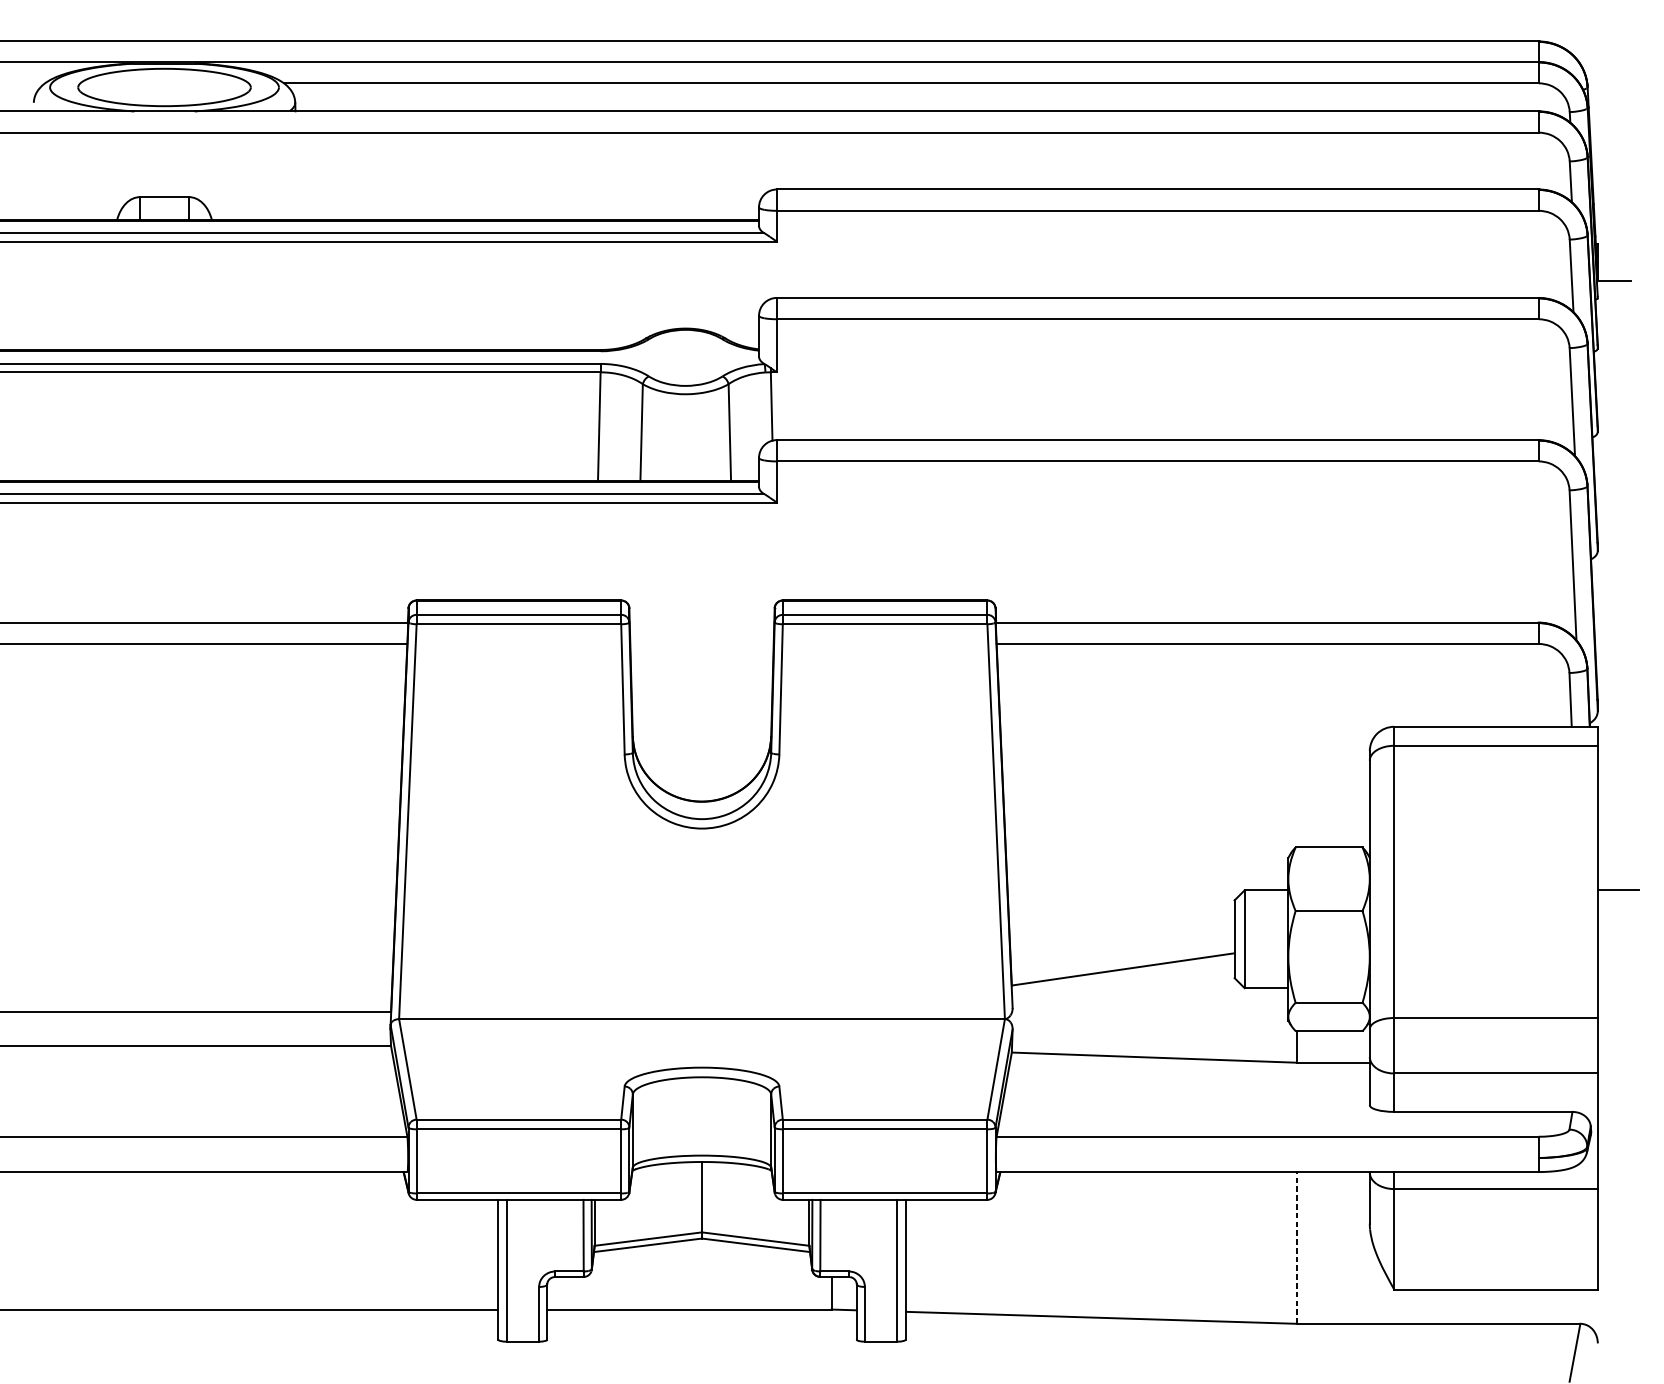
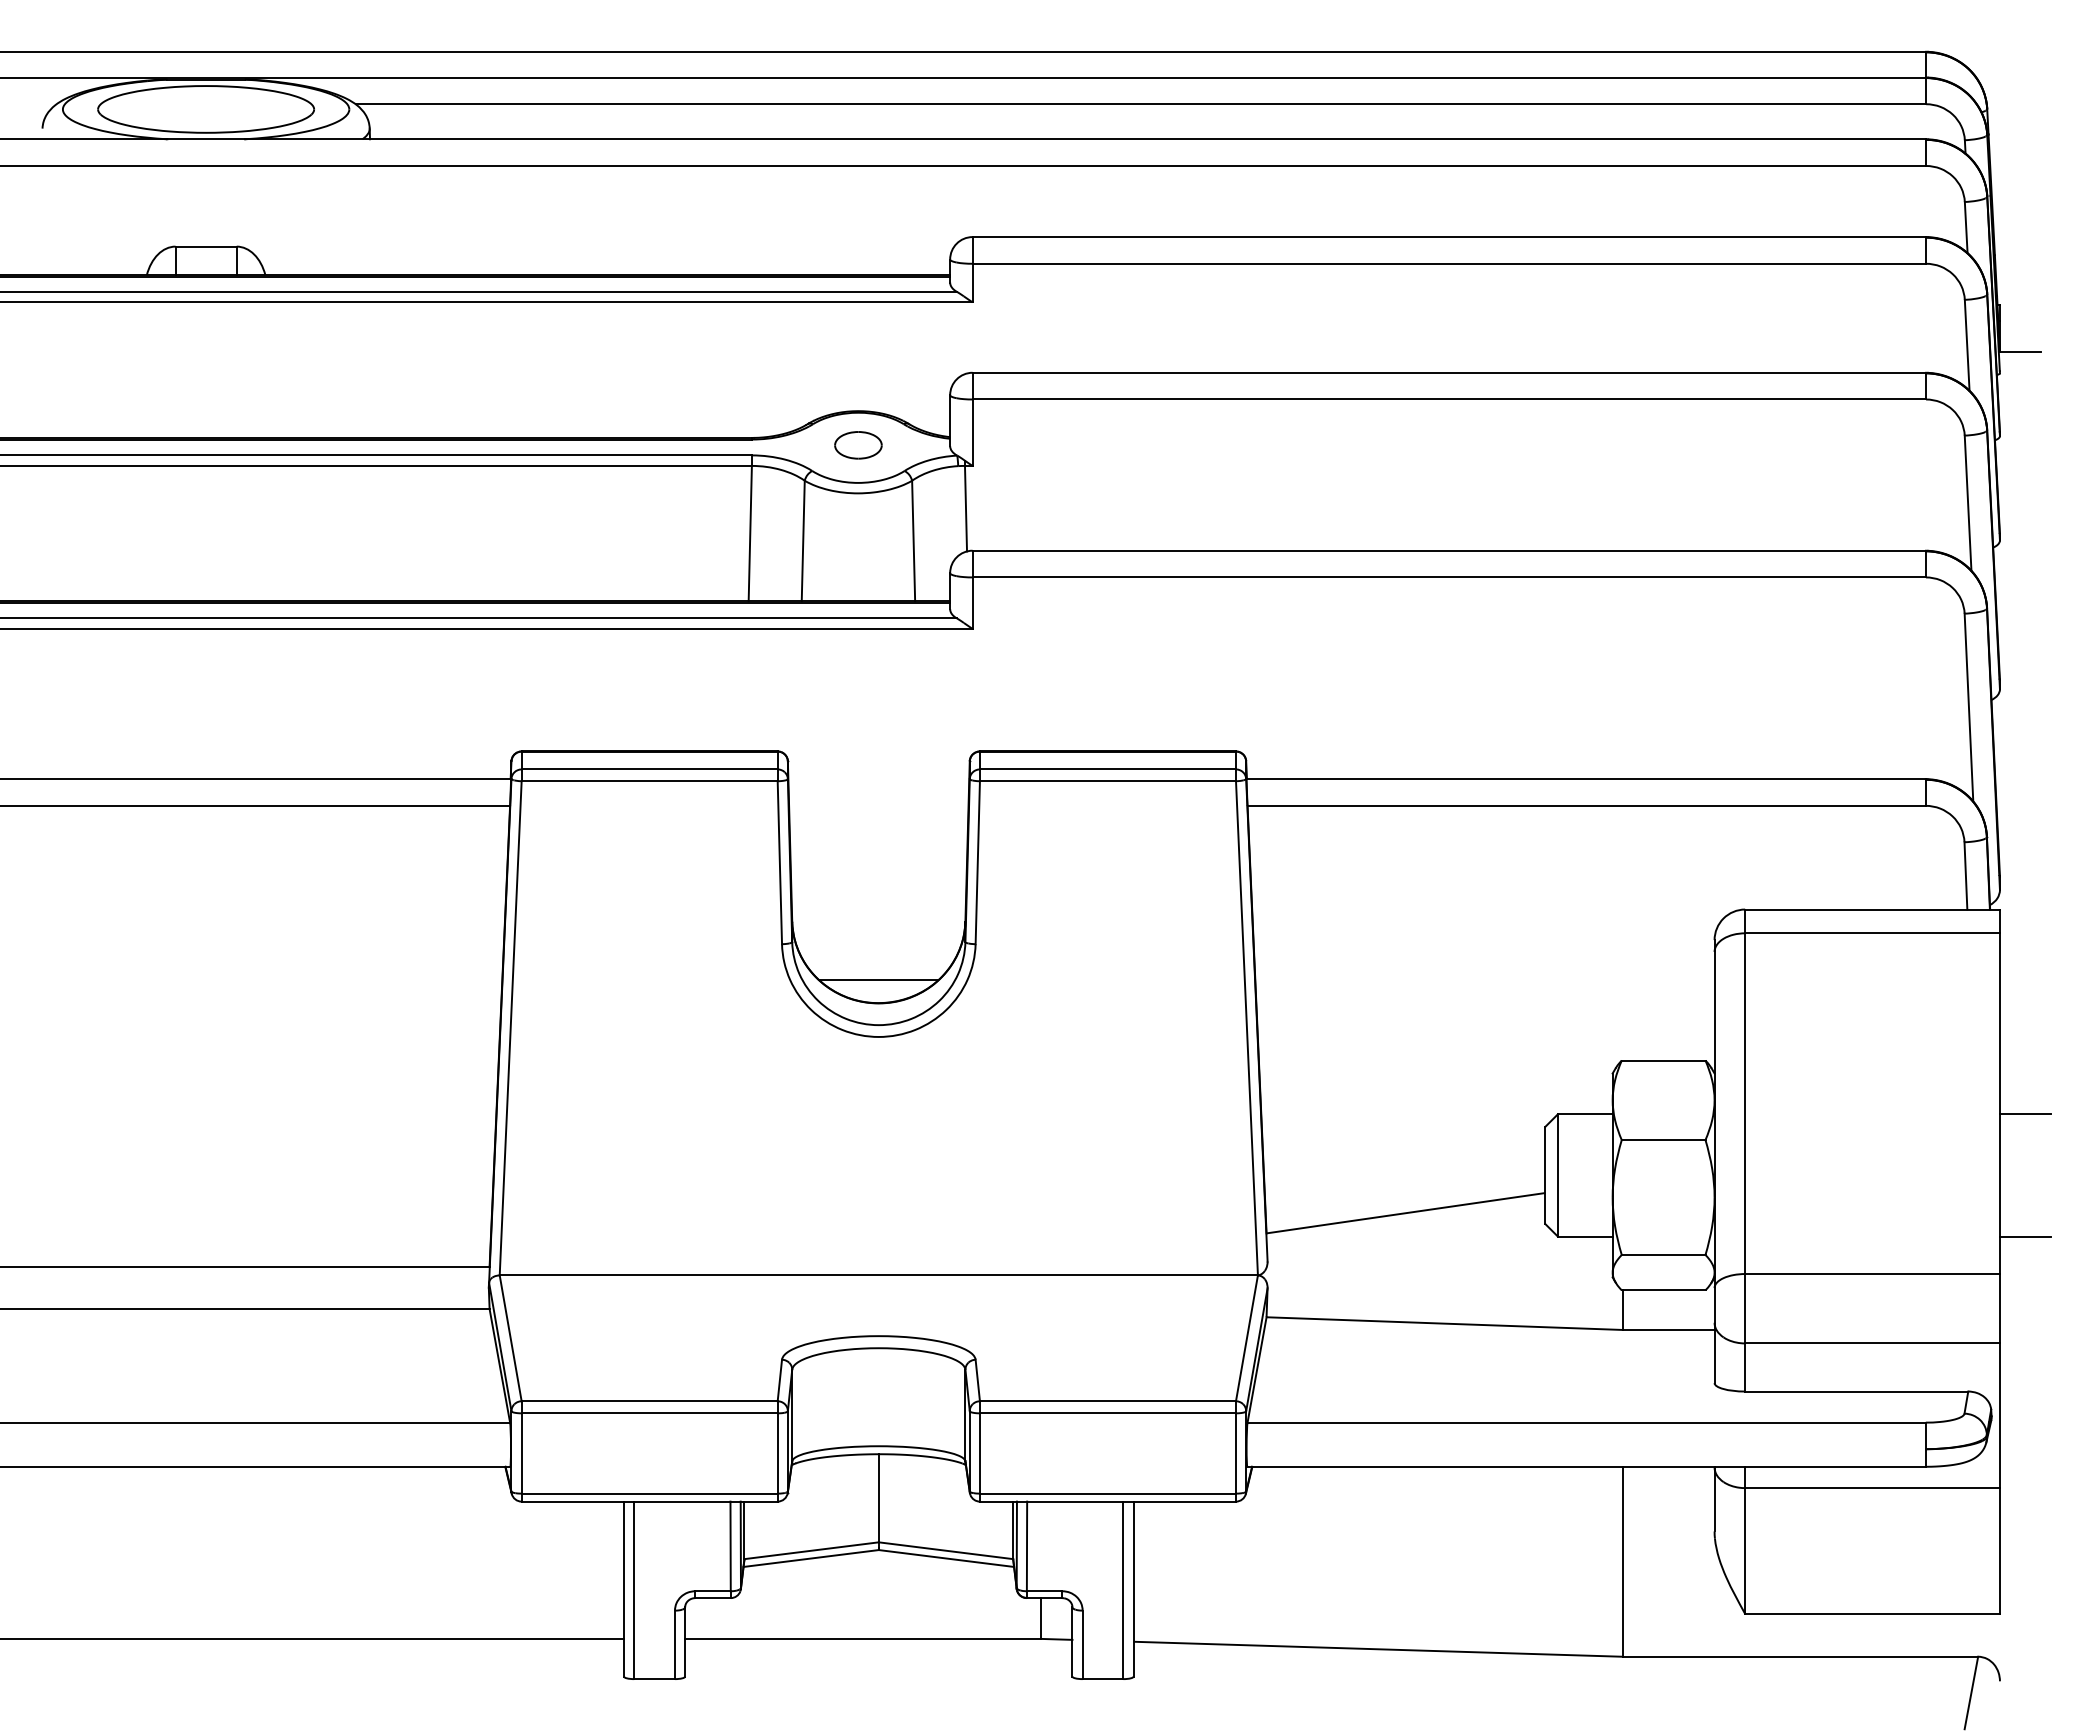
part: (685, 356) -> (858, 445), added
line: (701, 783) -> (878, 980), added
line: (1617, 988) -> (2024, 1236), added
line: (1296, 1247) -> (1622, 1561), dashed -> solid

